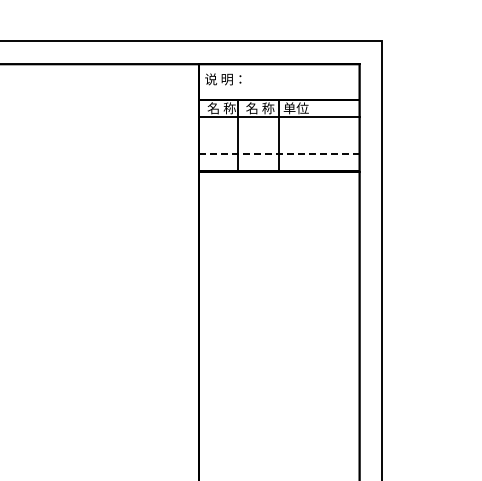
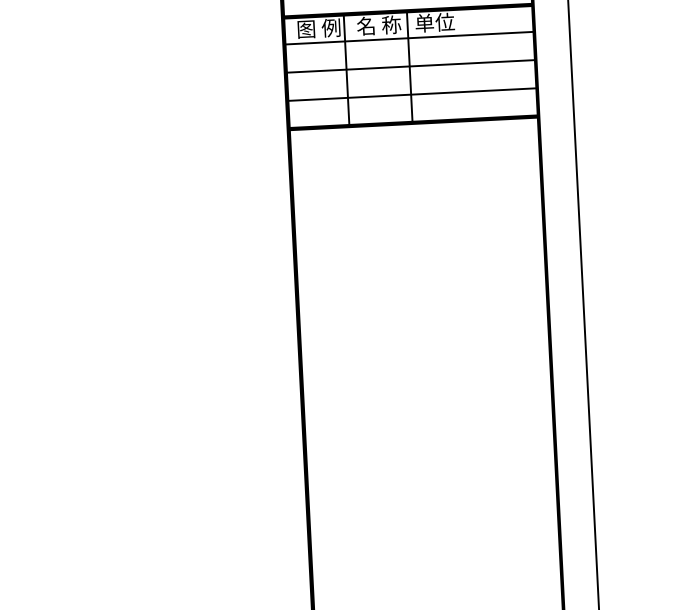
text: (221, 108) -> (318, 28), 名 称 -> 图 例
line: (279, 135) -> (411, 66), added
line: (279, 153) -> (412, 94), dashed -> solid

